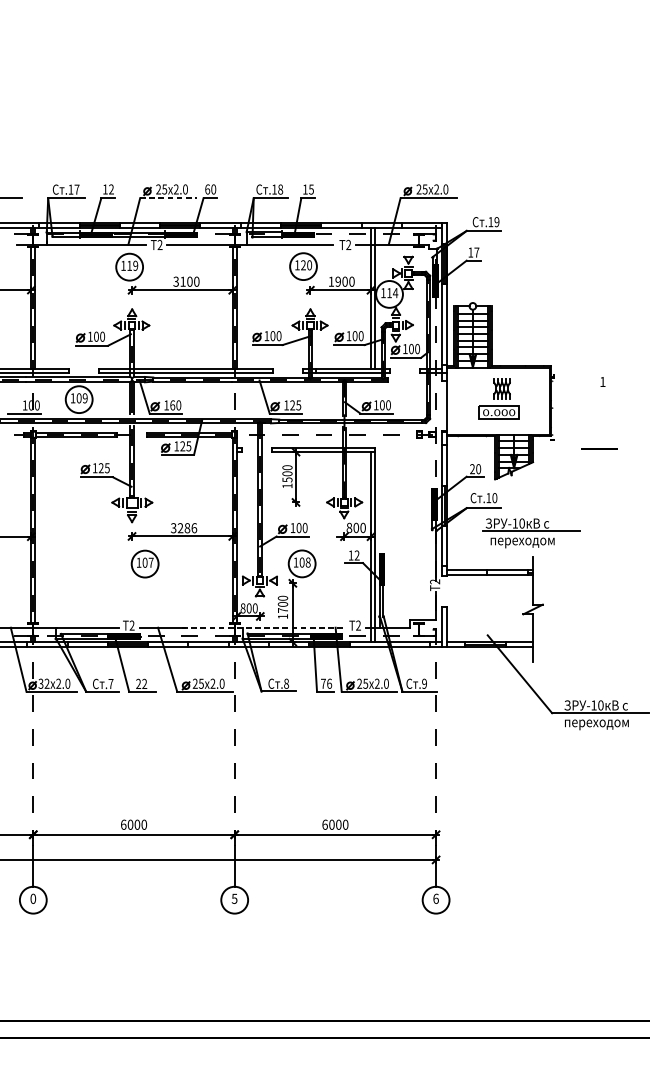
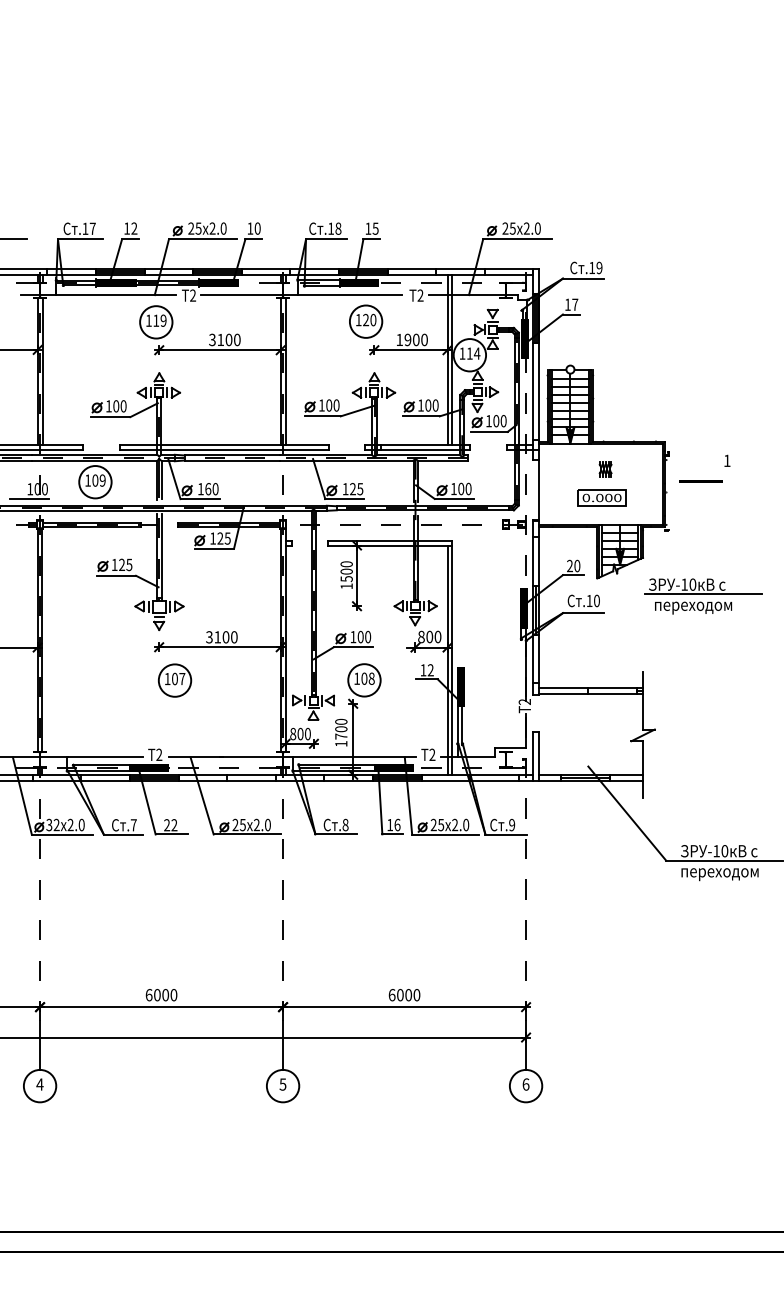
text: (207, 189) -> (250, 228), 60 -> 10
line: (168, 198) -> (203, 239), dashed -> solid
part: (501, 389) -> (605, 469), size x0.62
line: (598, 448) -> (700, 481), moved
text: (187, 528) -> (225, 637), 3286 -> 3100
part: (530, 533) -> (703, 596), moved
line: (263, 627) -> (317, 757), dashed -> solid
text: (323, 684) -> (390, 825), 76 -> 16
text: (32, 898) -> (39, 1084), 0 -> 4

